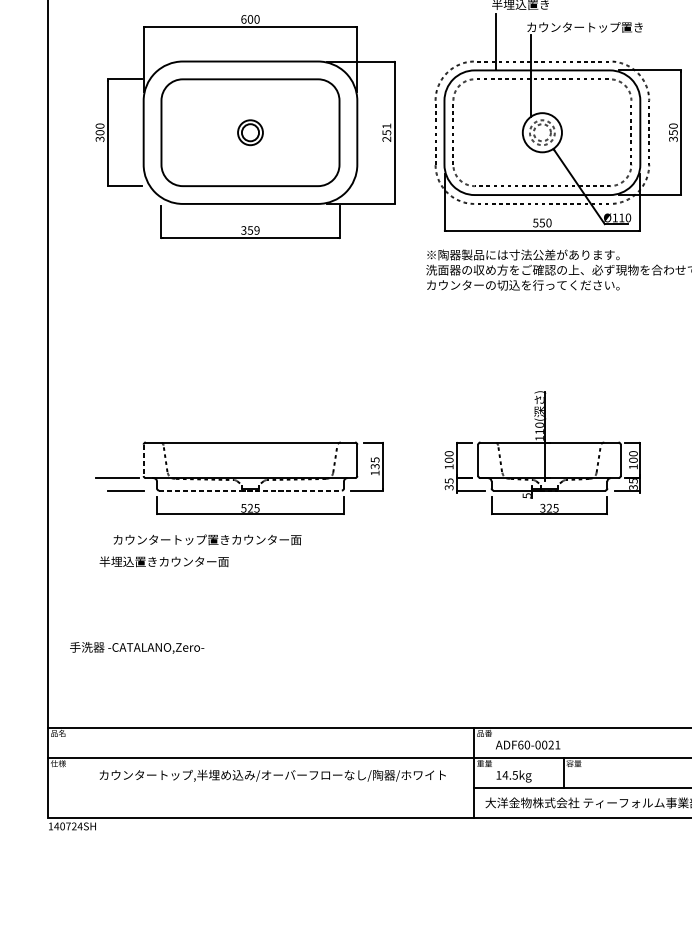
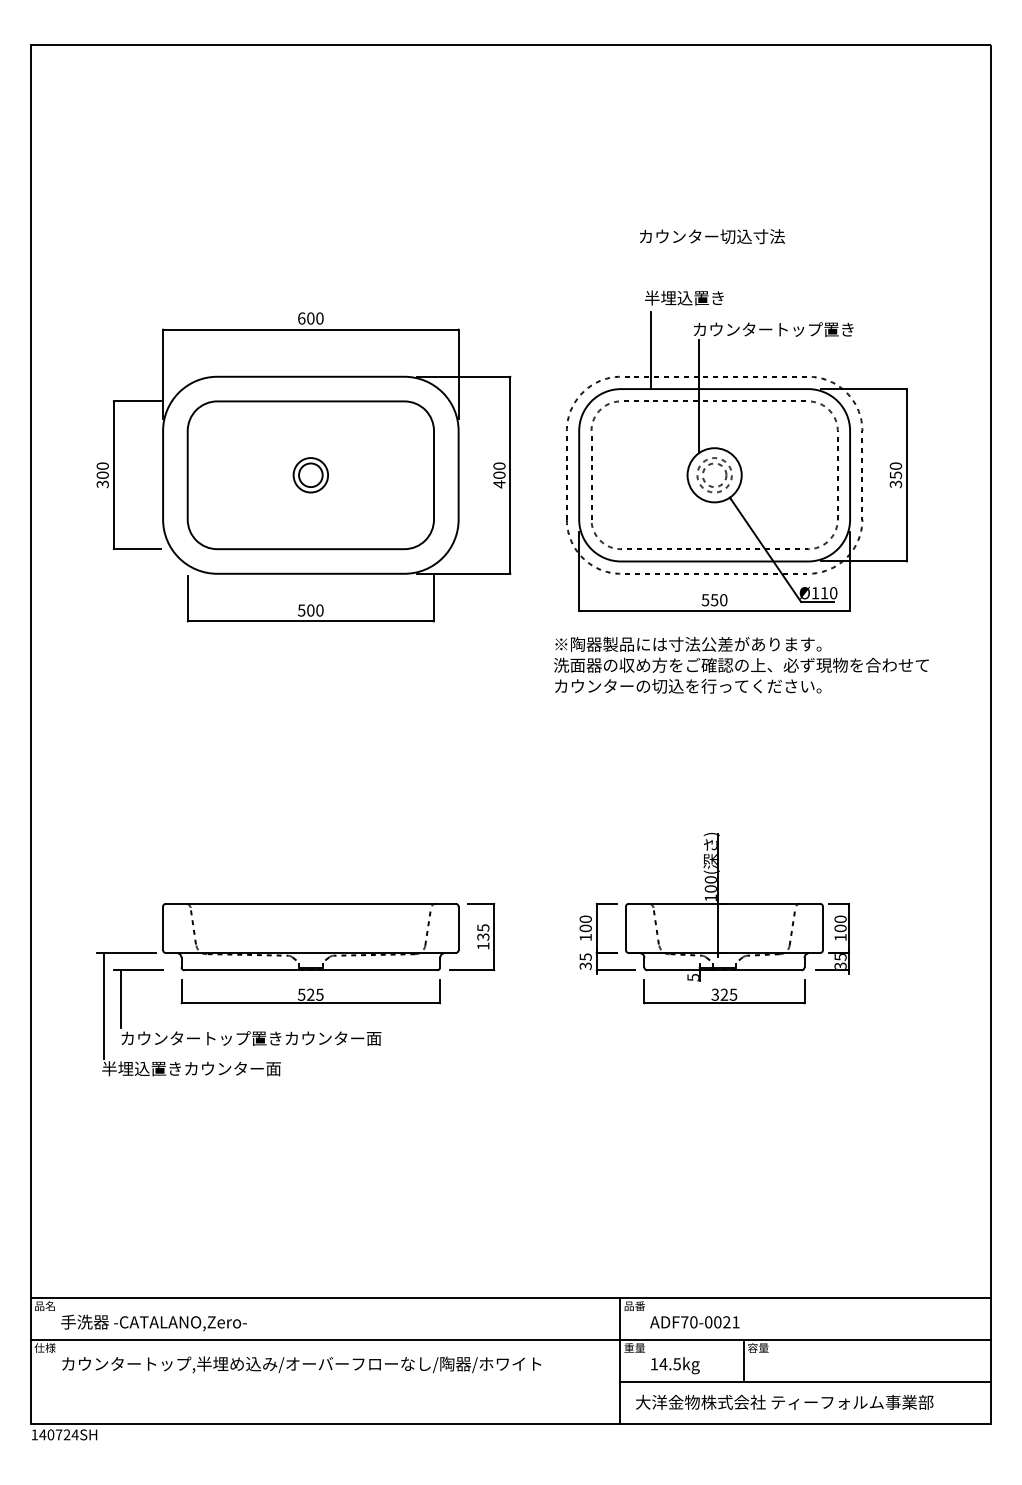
text: (386, 132) -> (499, 475), 251 -> 400
text: (250, 230) -> (310, 610), 359 -> 500
text: (539, 431) -> (710, 888), 110( -> 100(
line: (143, 460) -> (163, 928), dashed -> solid
line: (250, 490) -> (311, 970), dashed -> solid
line: (113, 510) -> (121, 998), added
line: (101, 516) -> (104, 1006), added
text: (136, 647) -> (153, 1322), moved
text: (520, 745) -> (684, 1322), ADF60-0021 -> ADF70-0021
text: (272, 775) -> (301, 1364), moved

